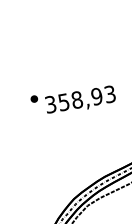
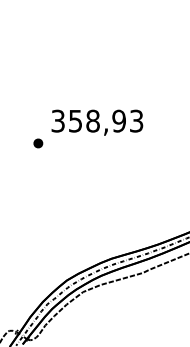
text: (80, 100) -> (97, 122), moved

